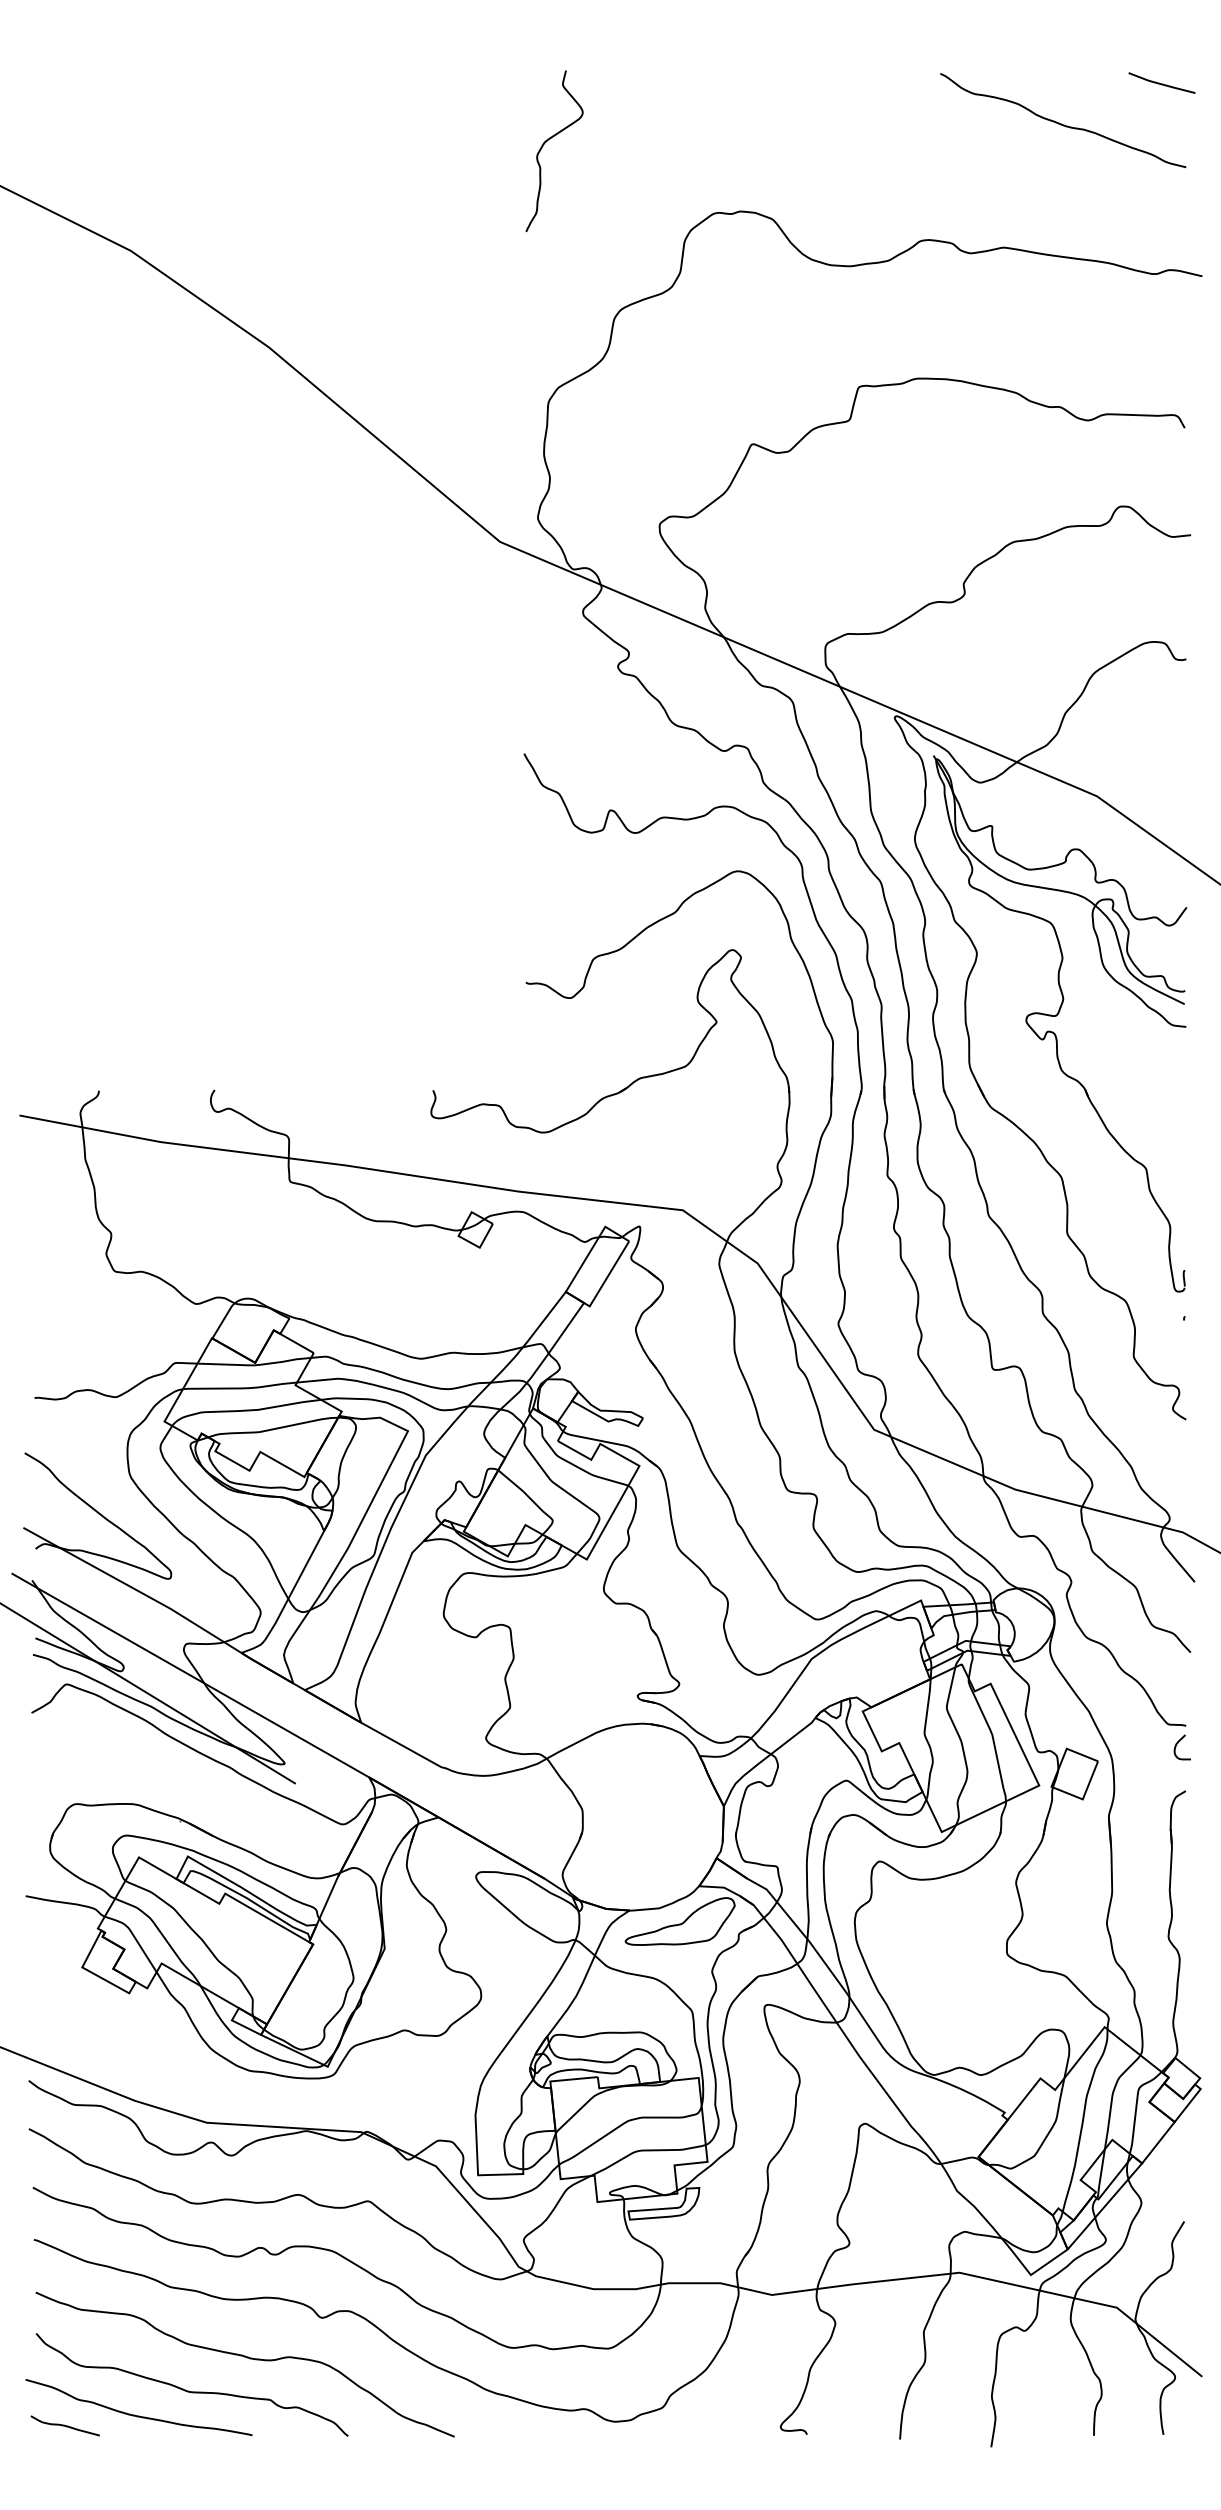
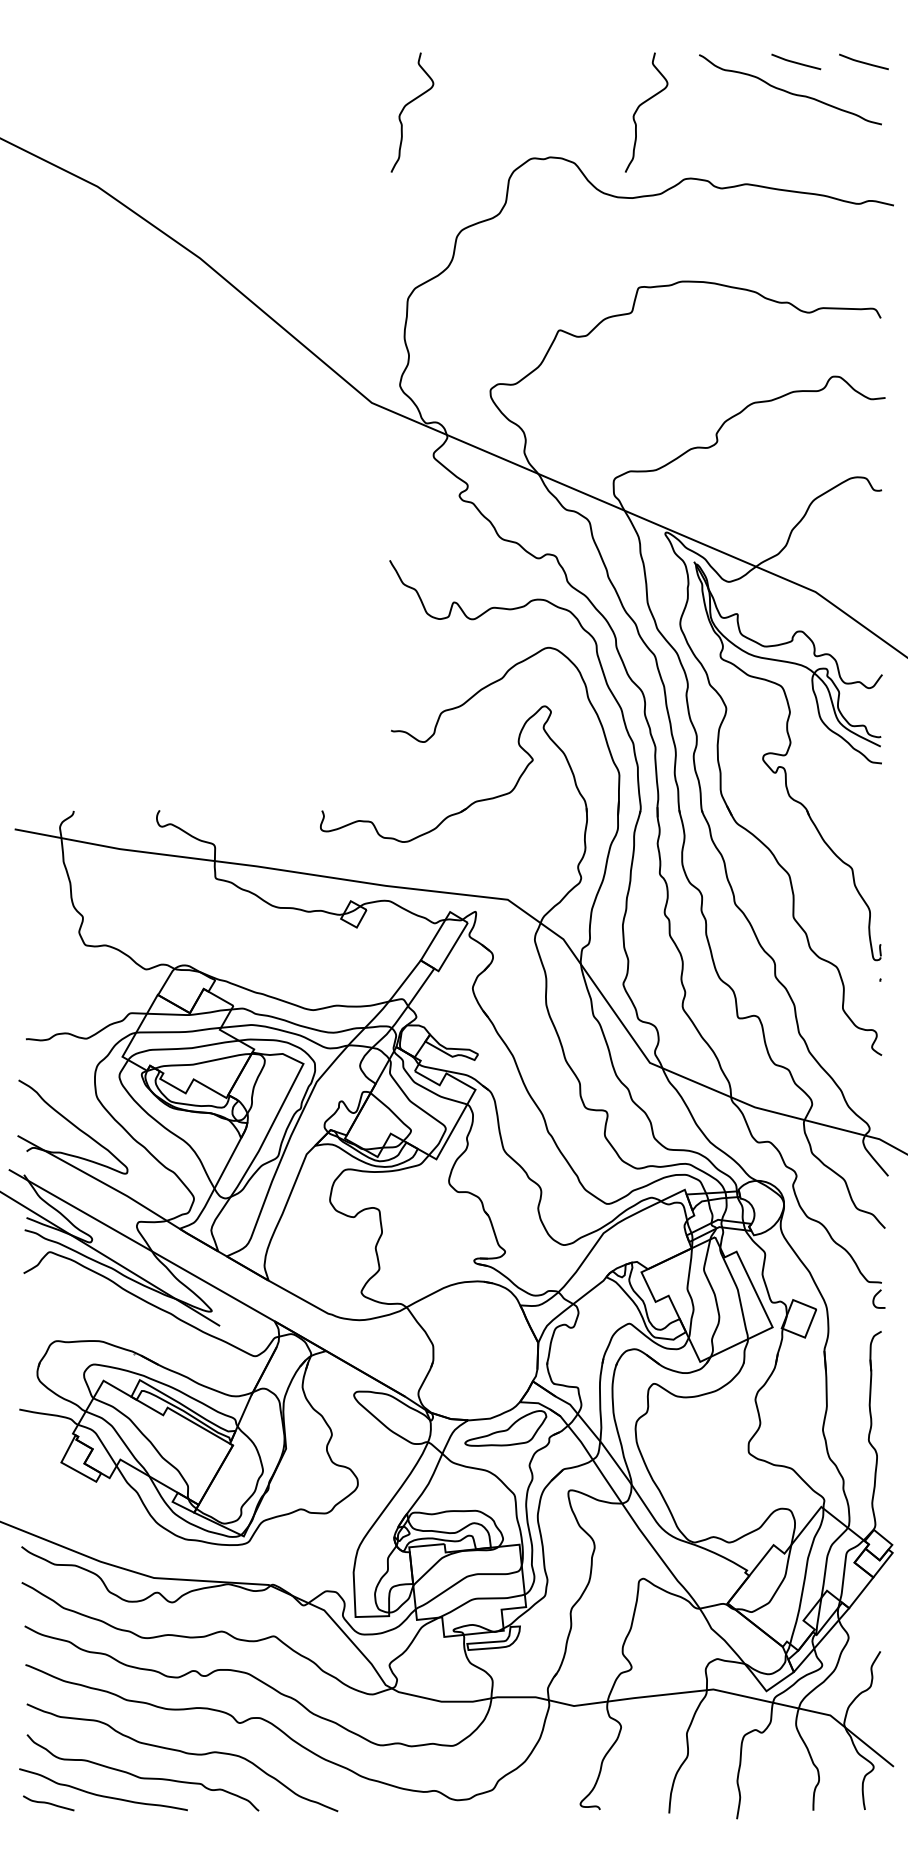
line: (1070, 83) -> (795, 62), added
curve: (861, 142) -> (640, 106), added

